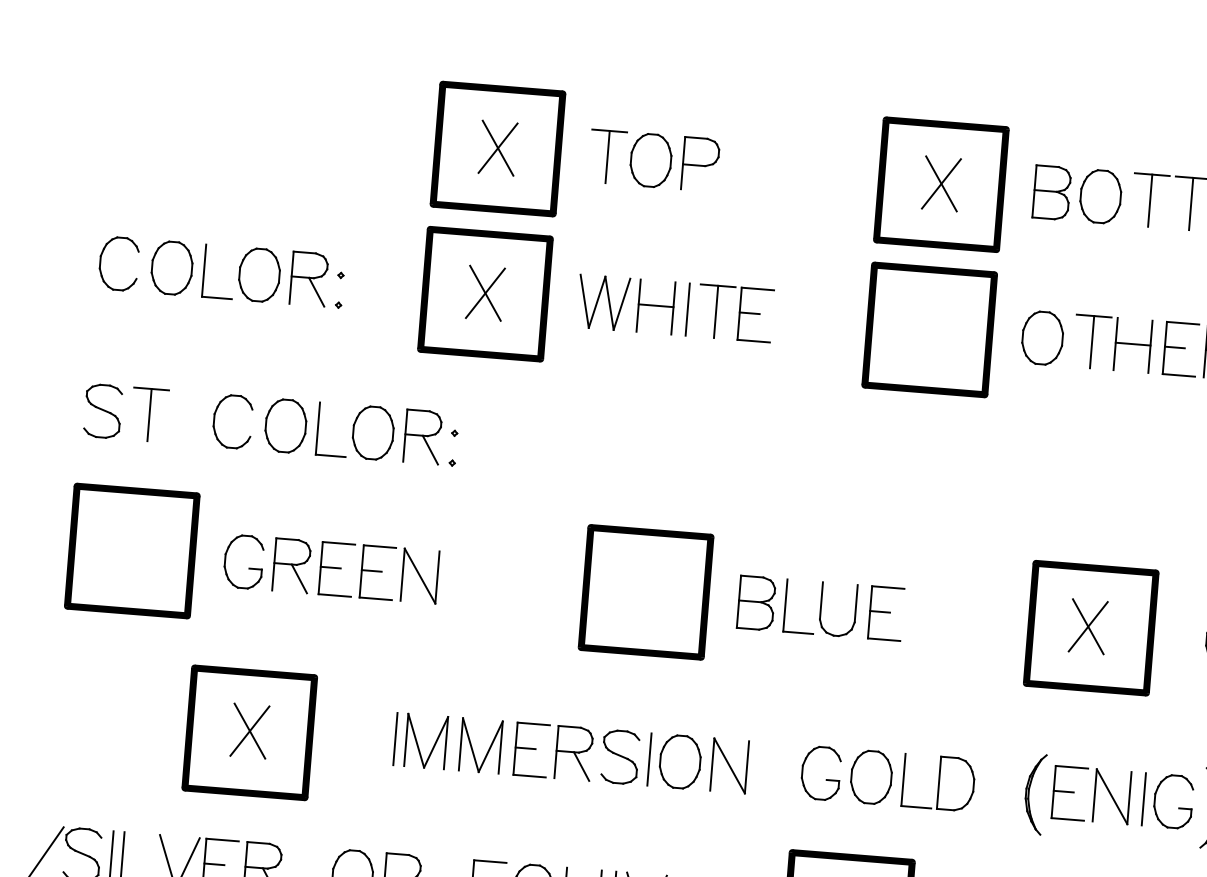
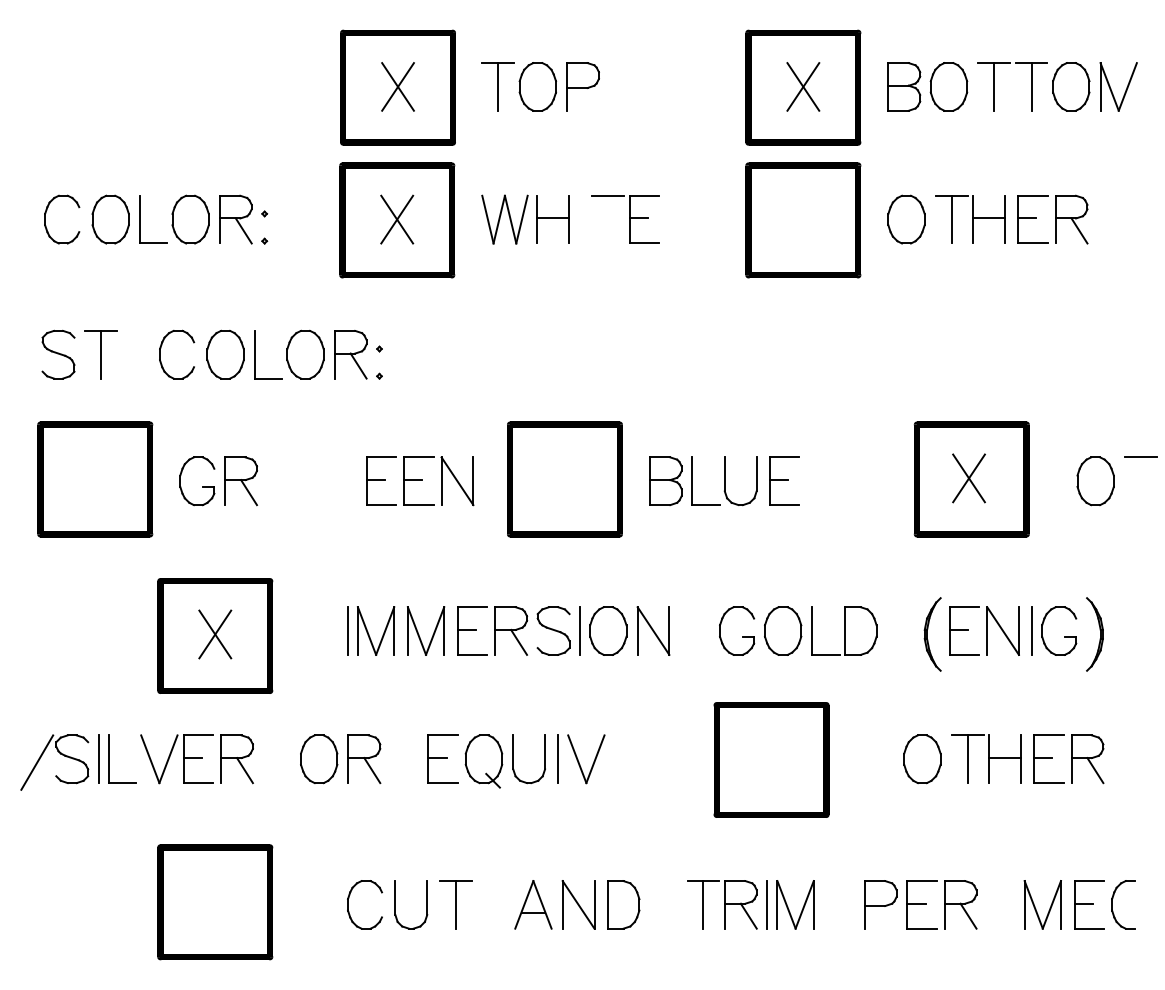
line: (687, 309) -> (581, 219), removed
line: (716, 311) -> (608, 219), removed
part: (379, 573) -> (420, 481), moved

